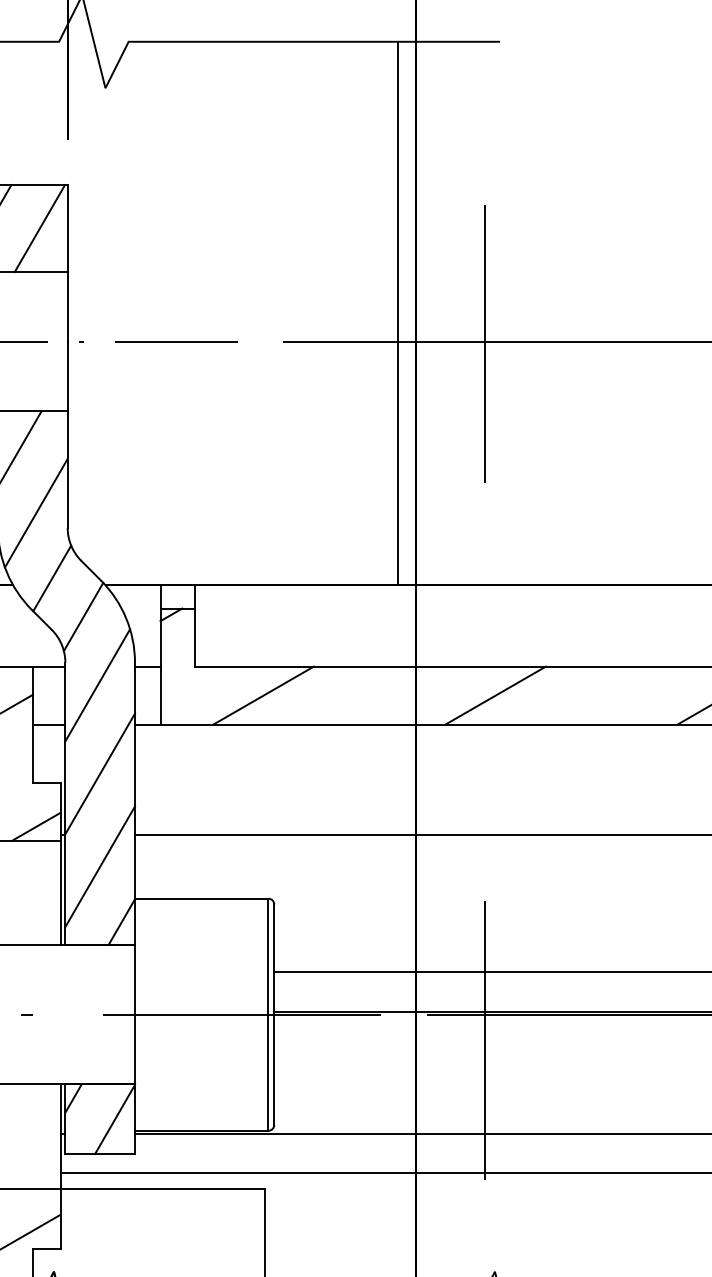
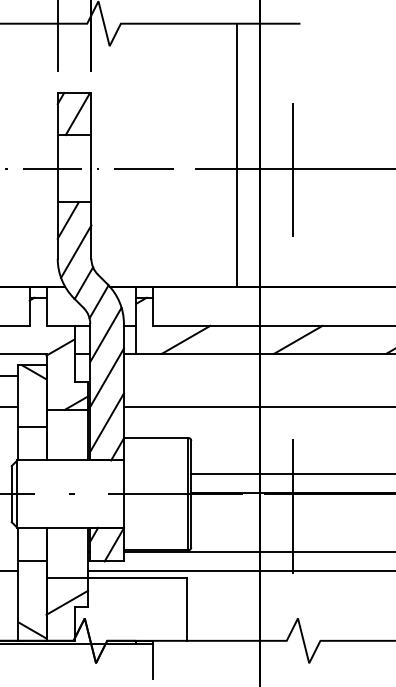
line: (398, 312) -> (237, 154), moved

